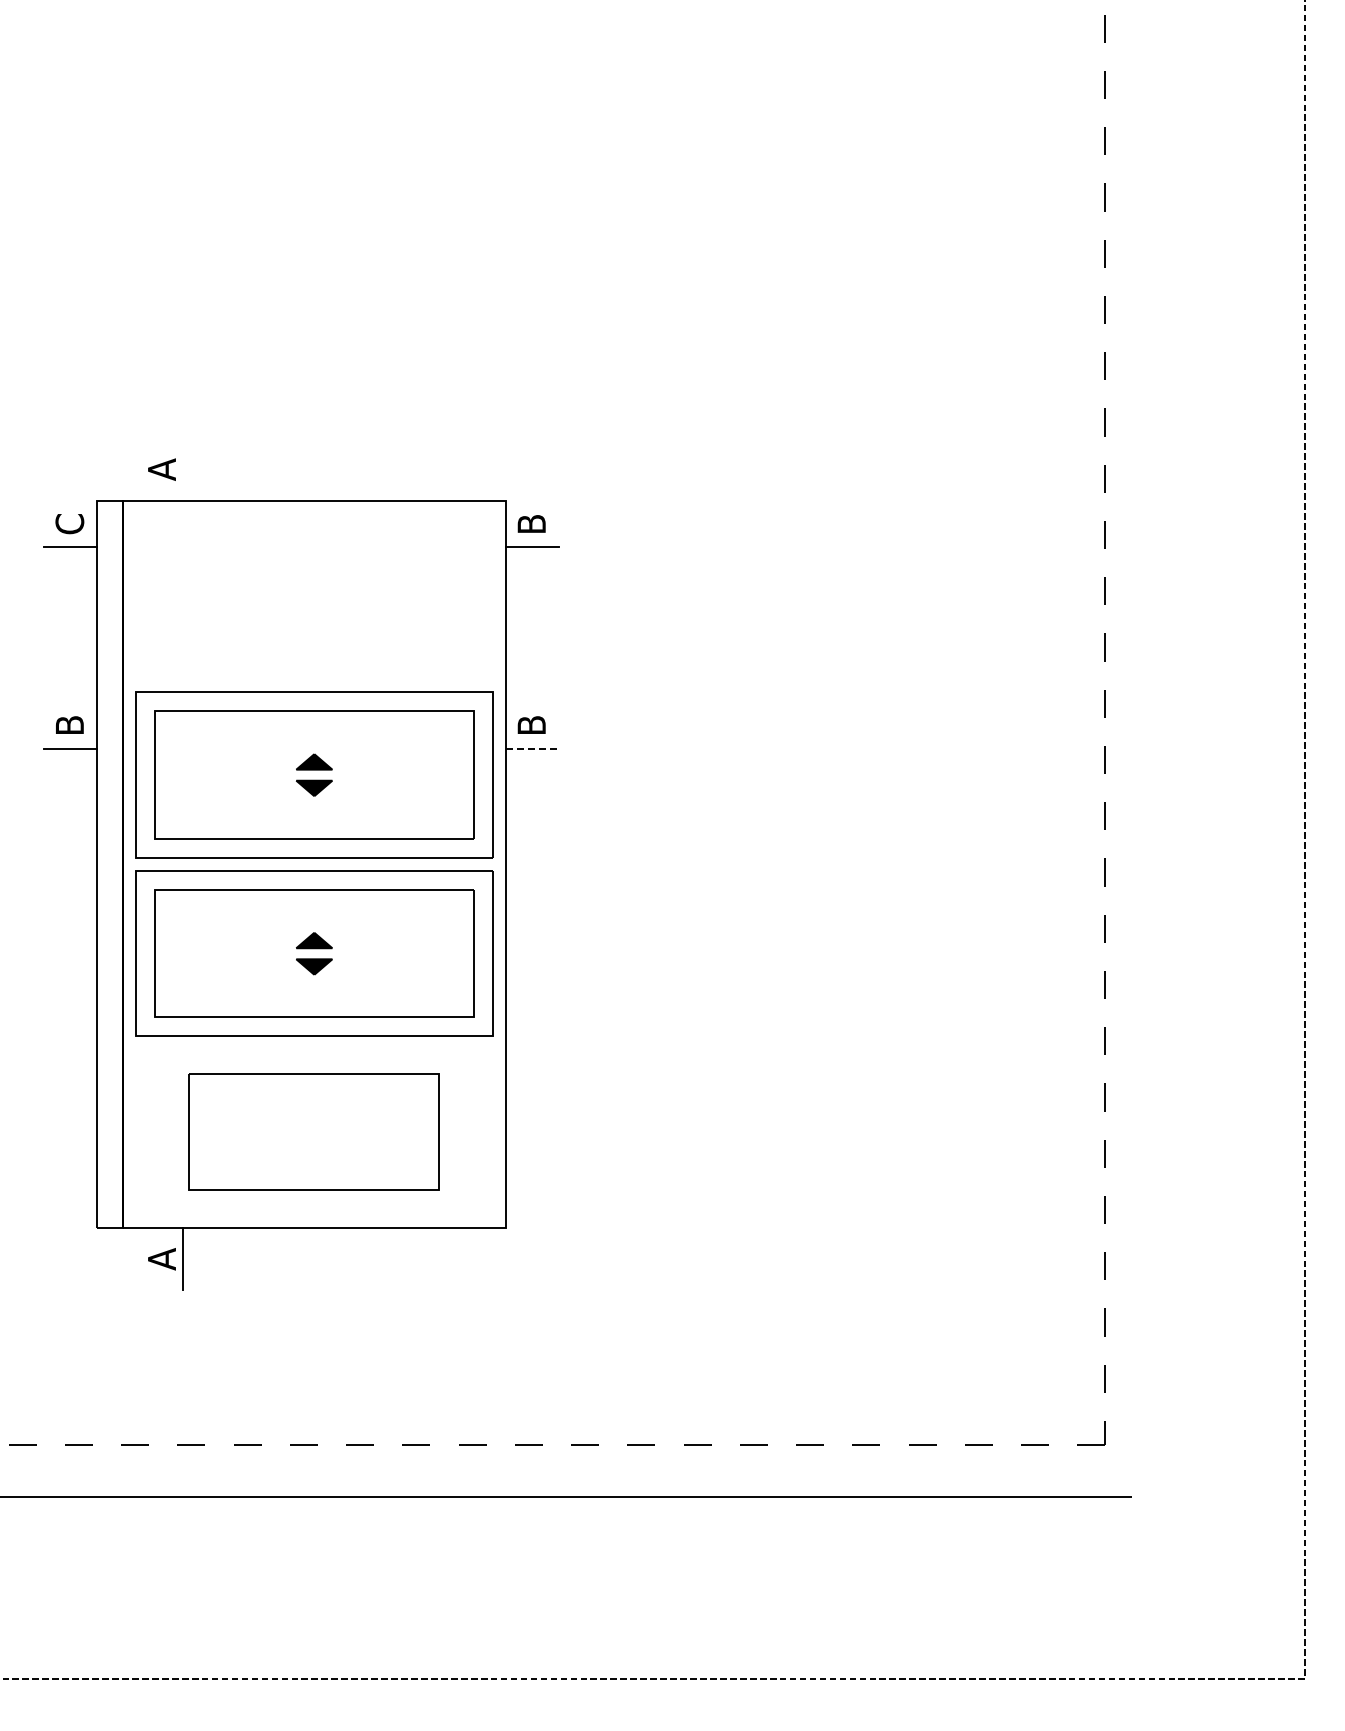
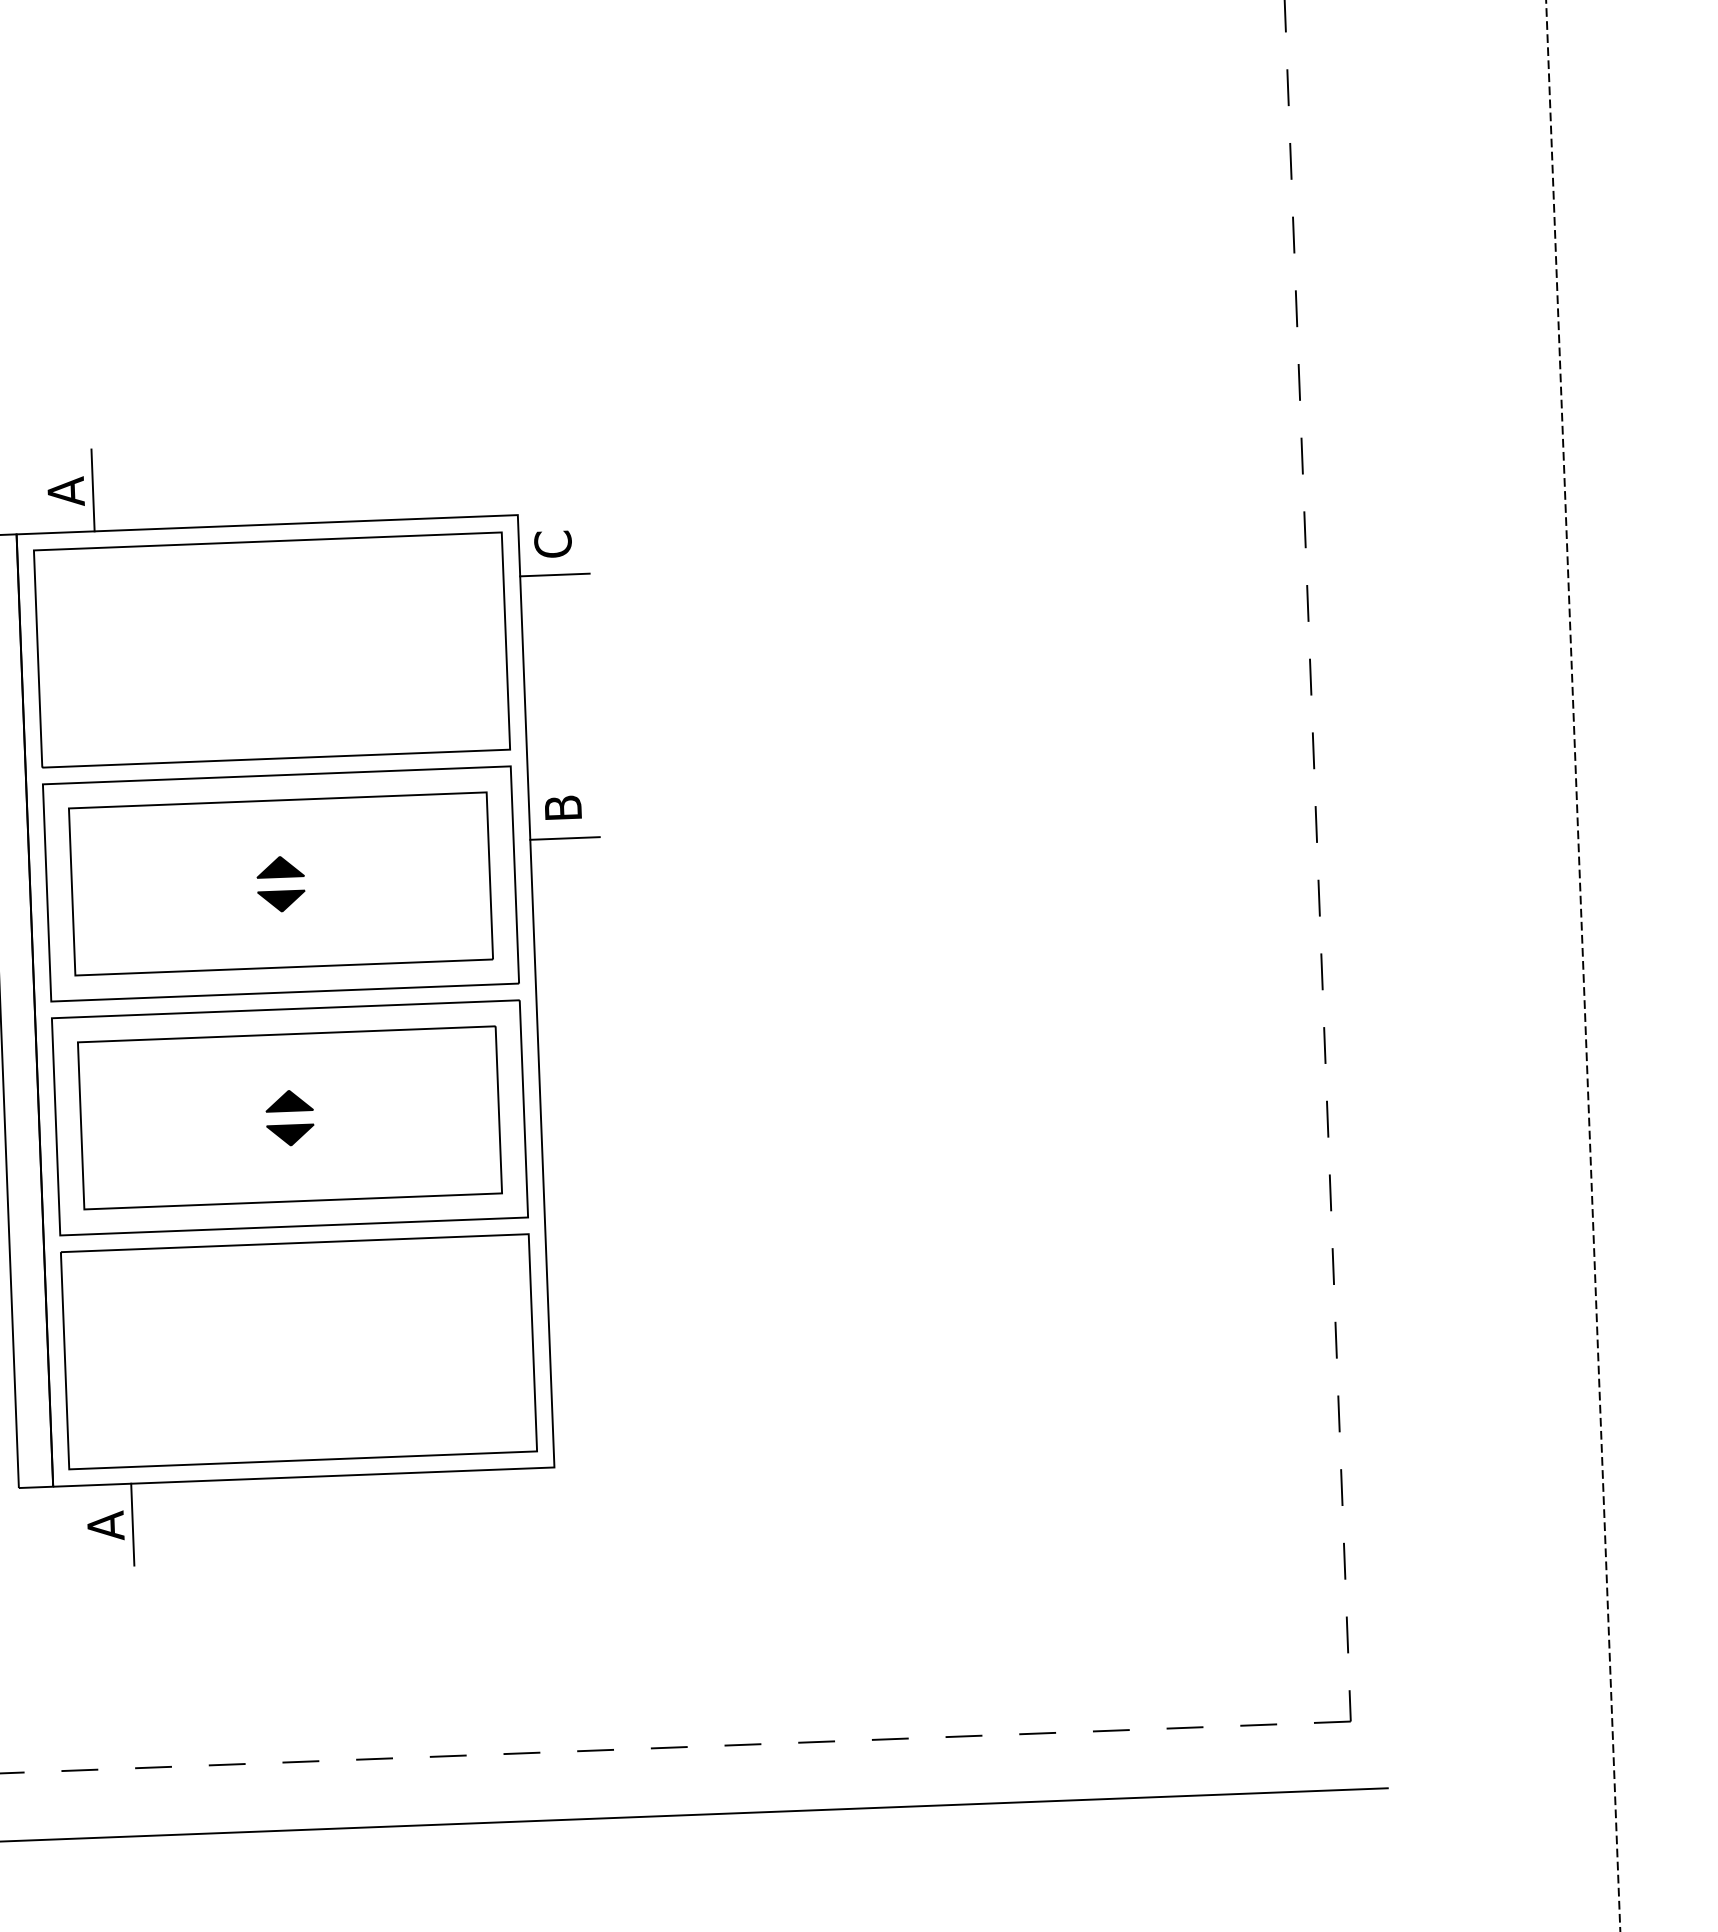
line: (182, 469) -> (92, 490), added
text: (531, 524) -> (552, 544), B -> C
part: (314, 595) -> (272, 648), added
line: (532, 748) -> (565, 838), dashed -> solid
part: (314, 1131) -> (299, 1350), size x1.43

